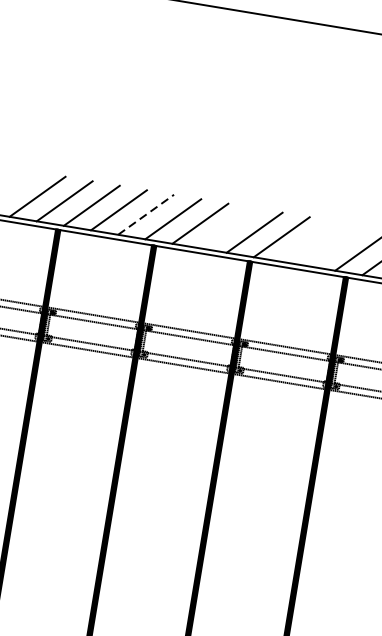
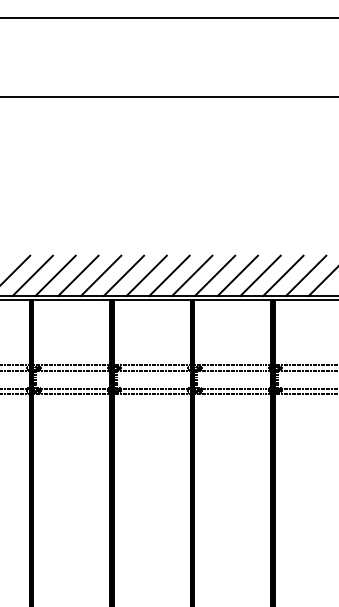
line: (146, 214) -> (101, 275), dashed -> solid
line: (227, 227) -> (169, 275), added
line: (308, 241) -> (237, 275), added
line: (335, 245) -> (260, 275), added

